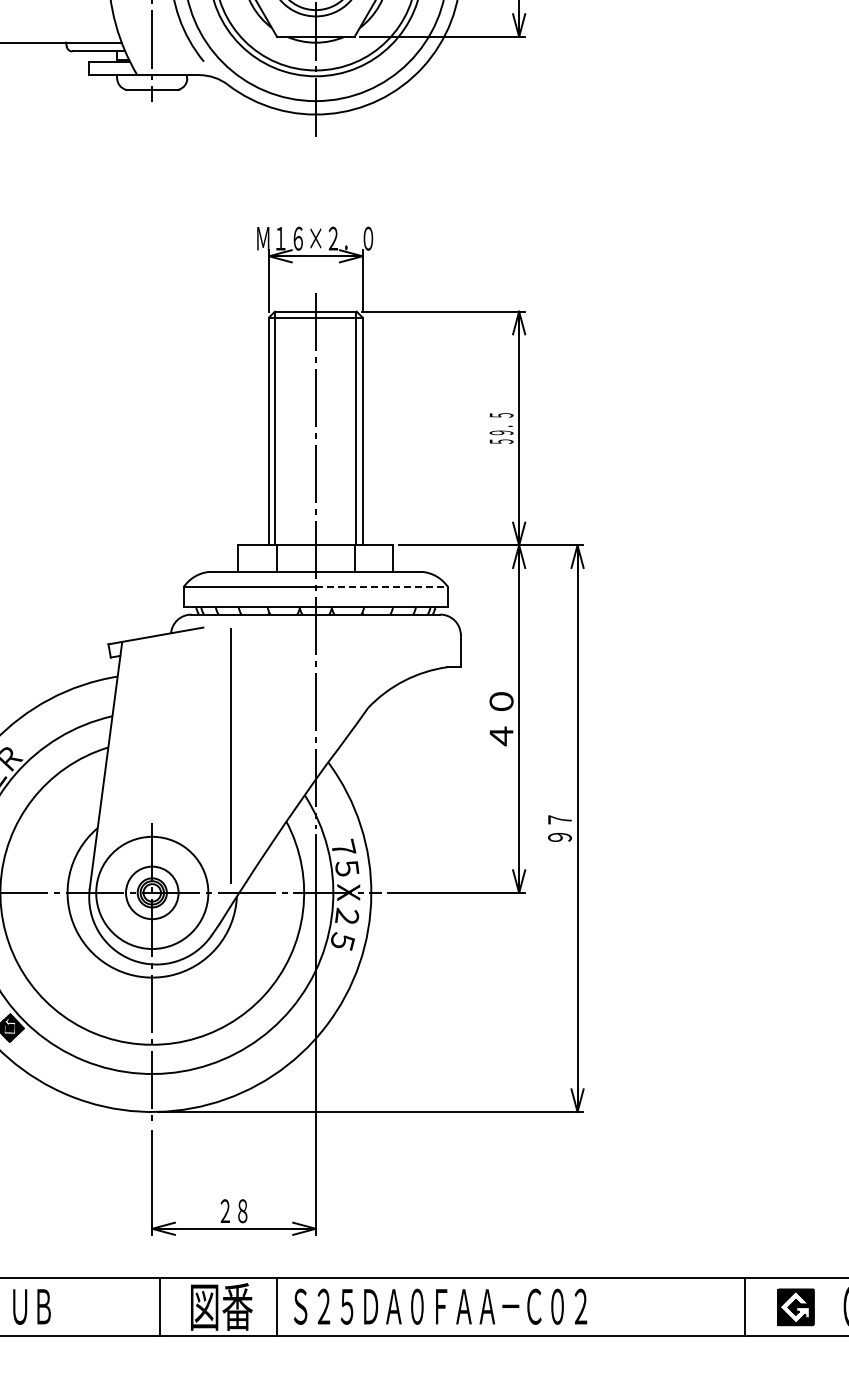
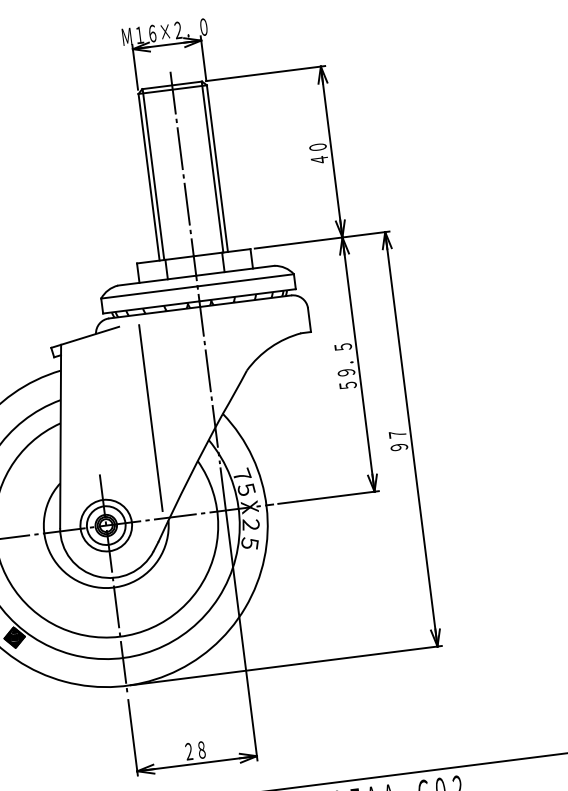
text: (501, 428) -> (318, 153), ５９．５ -> ４０
line: (381, 586) -> (245, 280), dashed -> solid
text: (501, 719) -> (345, 366), ４０ -> ５９．５
circle: (152, 892) -> (106, 525), size x0.62

